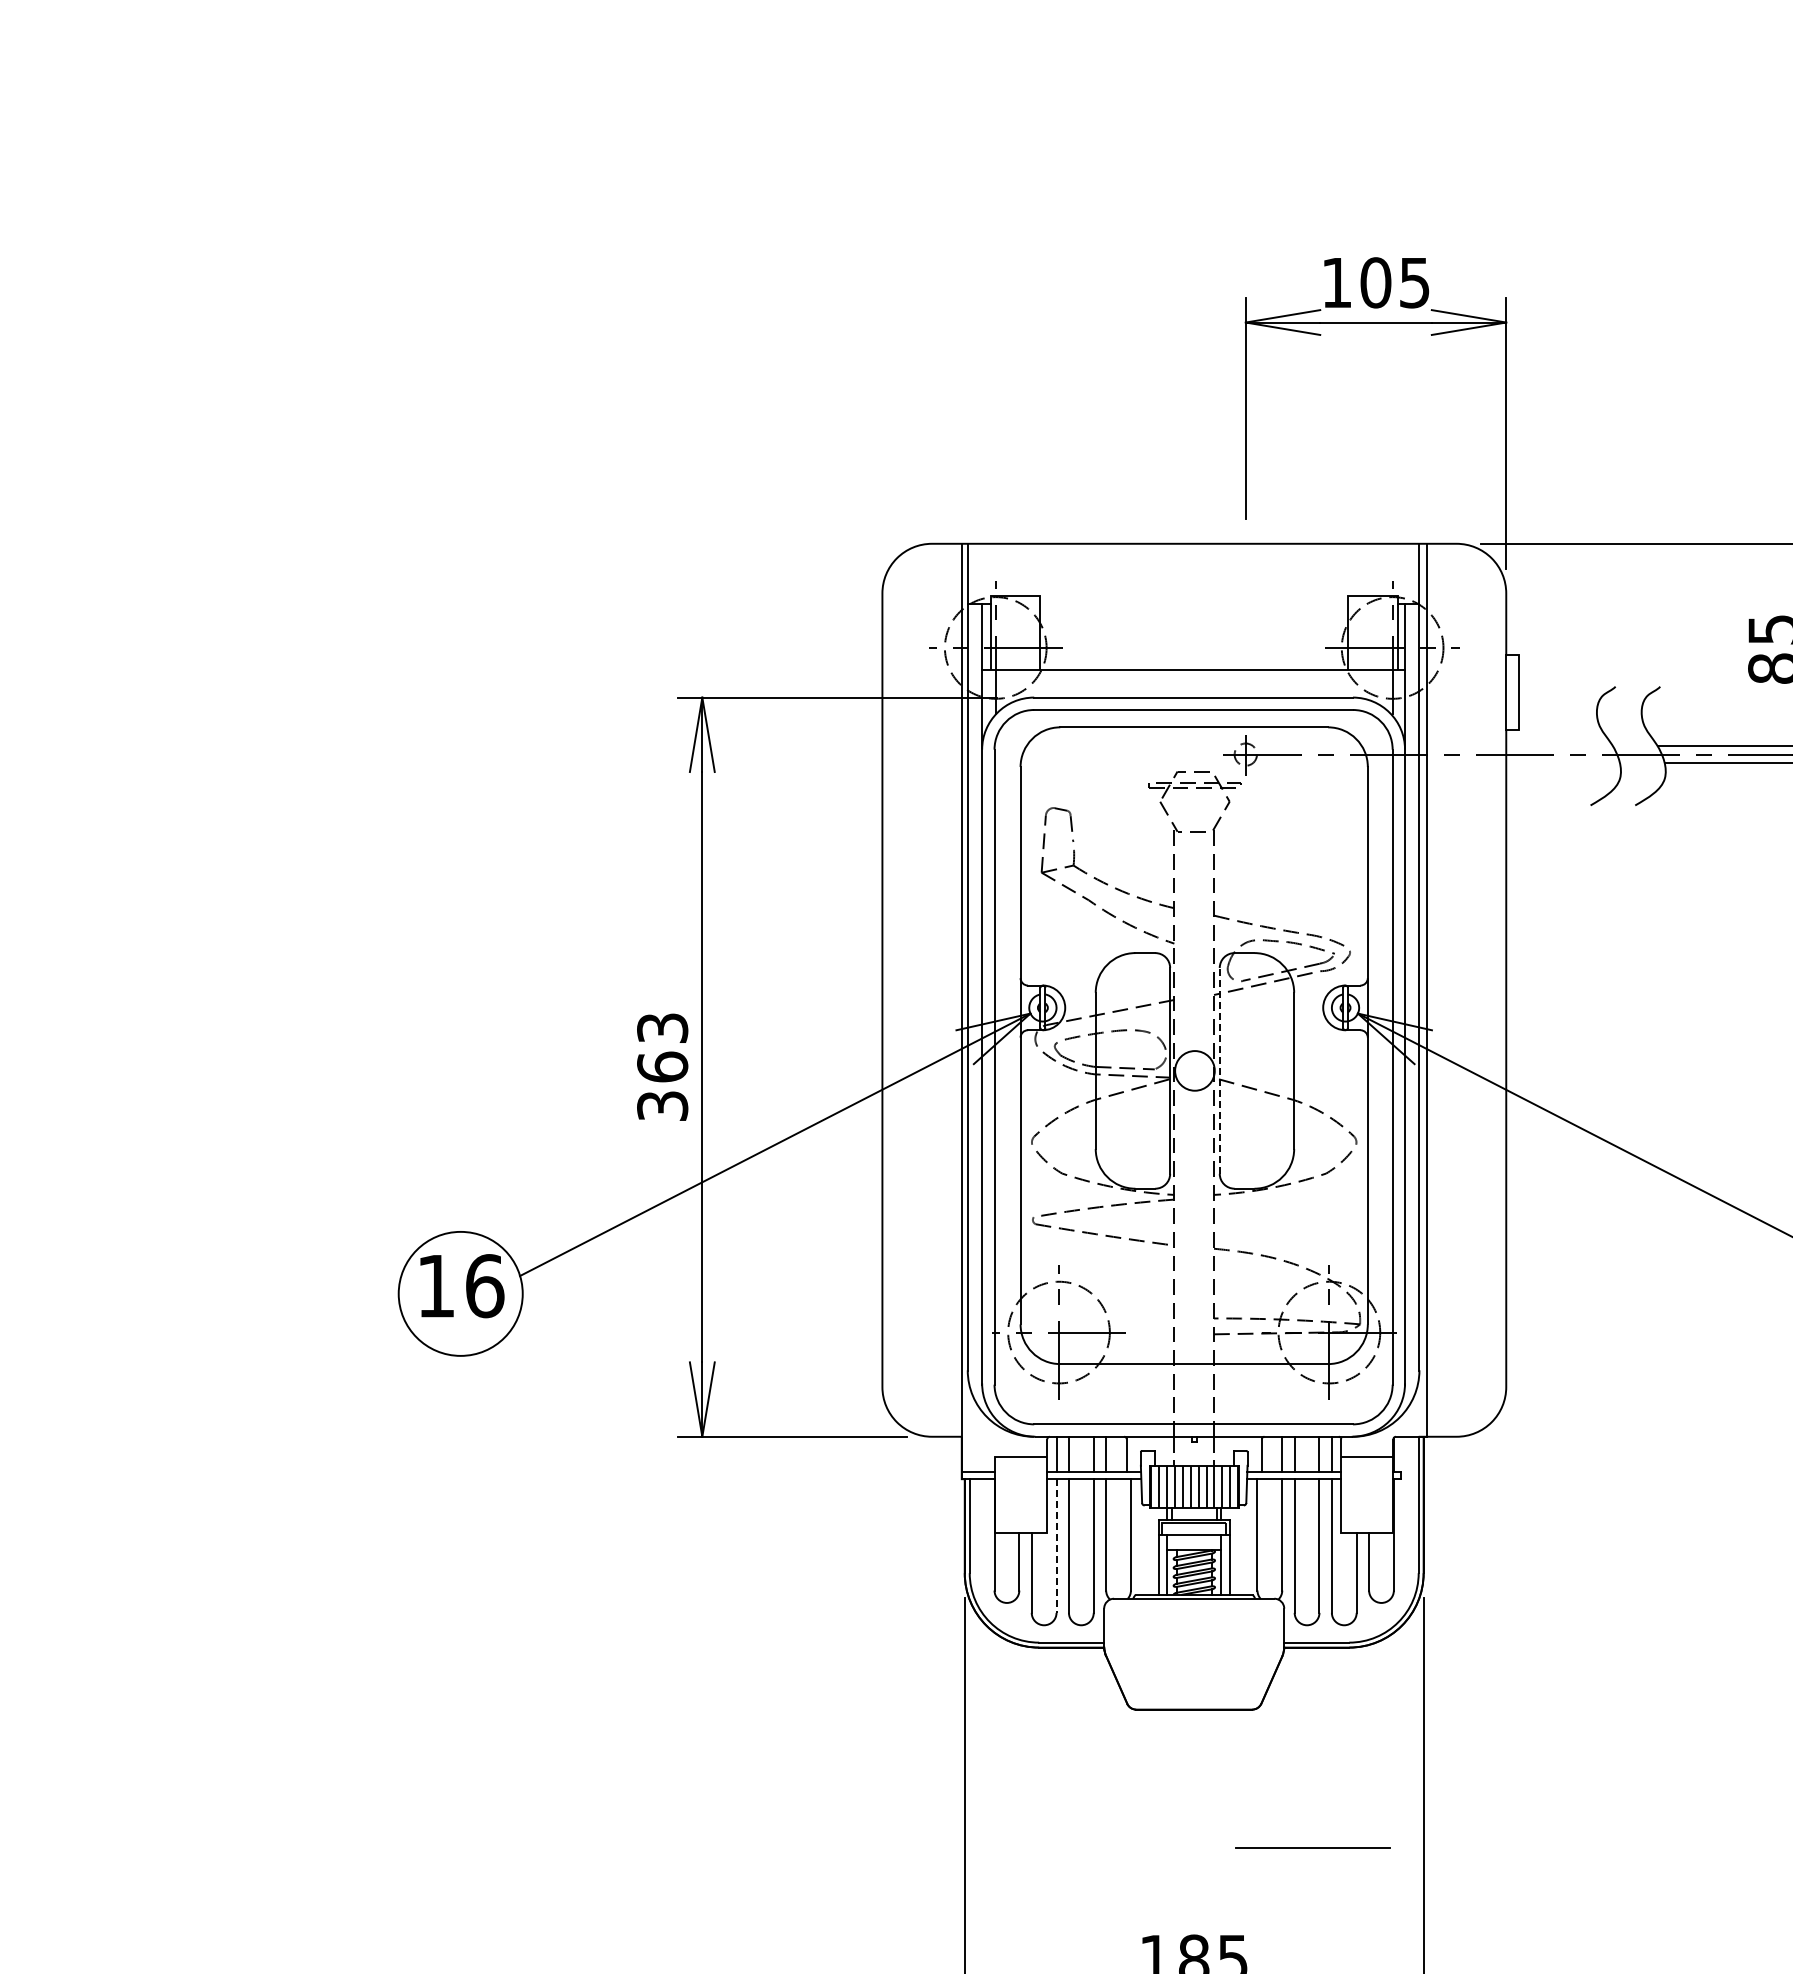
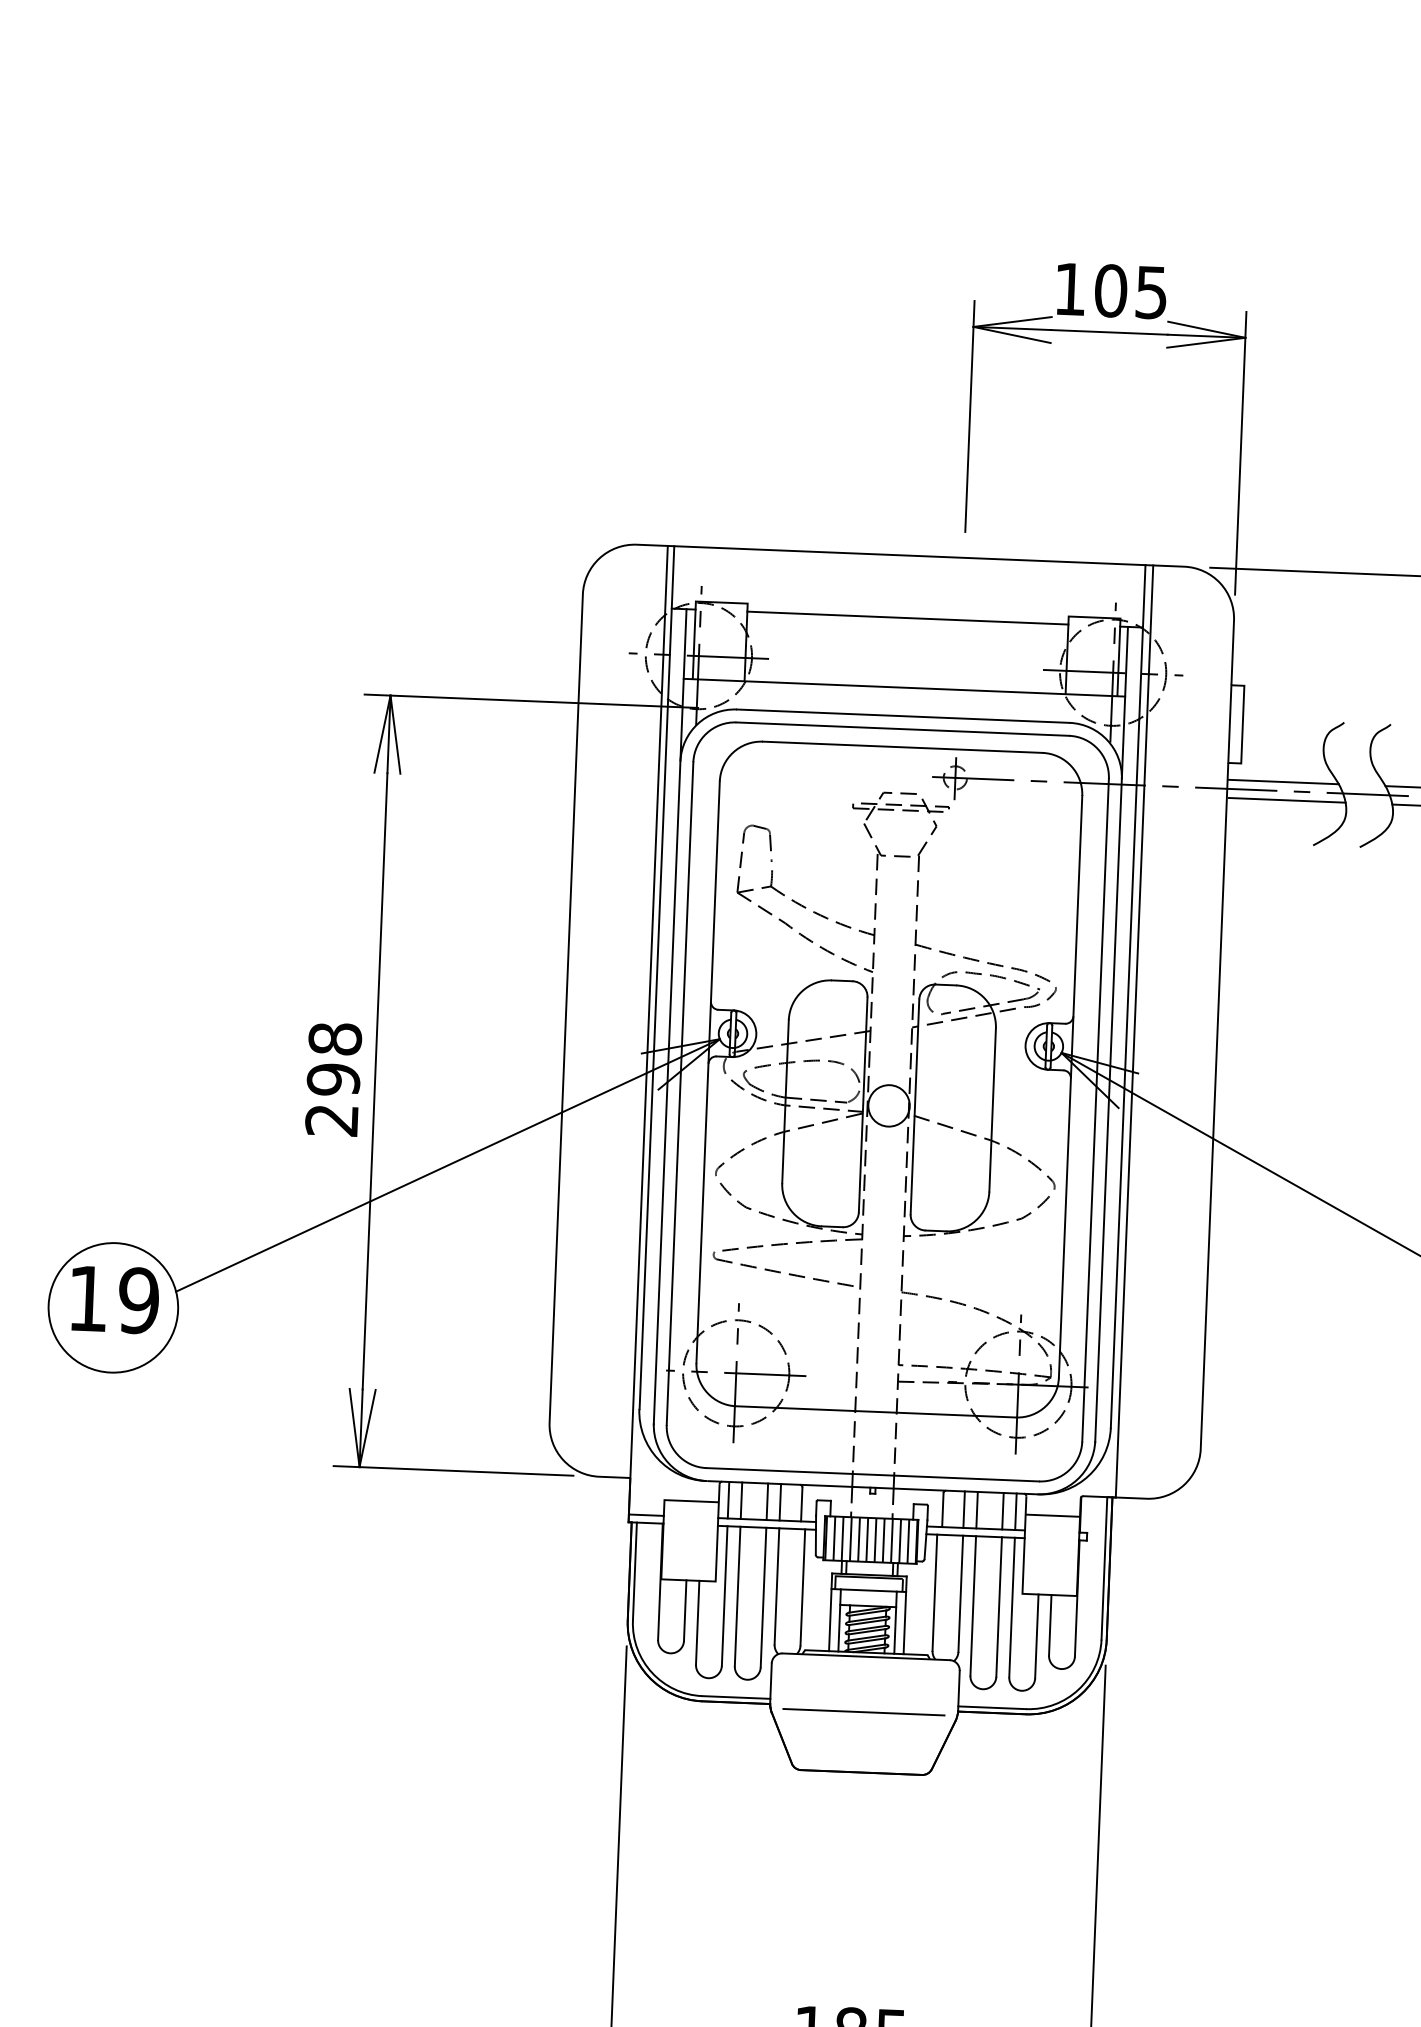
line: (1194, 603) -> (908, 618), added
line: (1559, 745) -> (1283, 781), added
line: (1564, 763) -> (1287, 800), added
text: (662, 1067) -> (333, 1080), 363 -> 298
line: (1219, 1070) -> (914, 1106), dashed -> solid
text: (484, 1286) -> (138, 1301), 16 -> 19
line: (1056, 1546) -> (724, 1596), dashed -> solid
line: (1312, 1847) -> (863, 1711), moved

